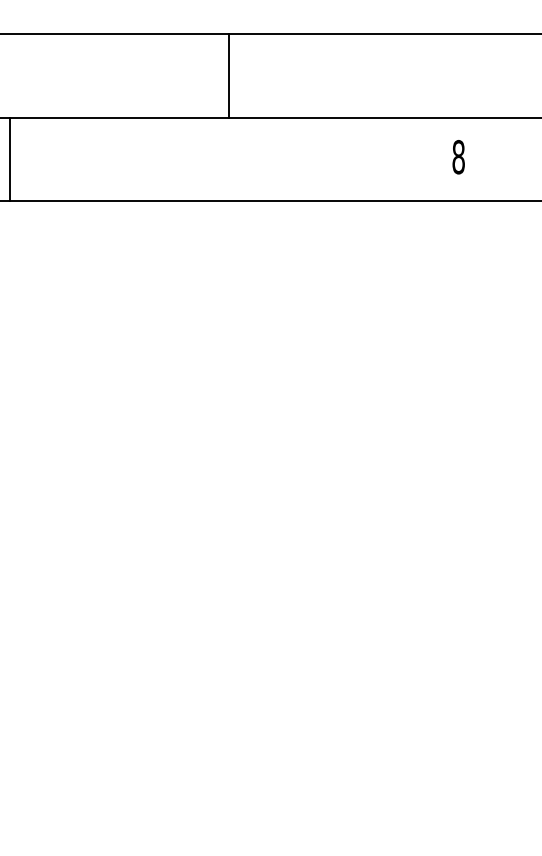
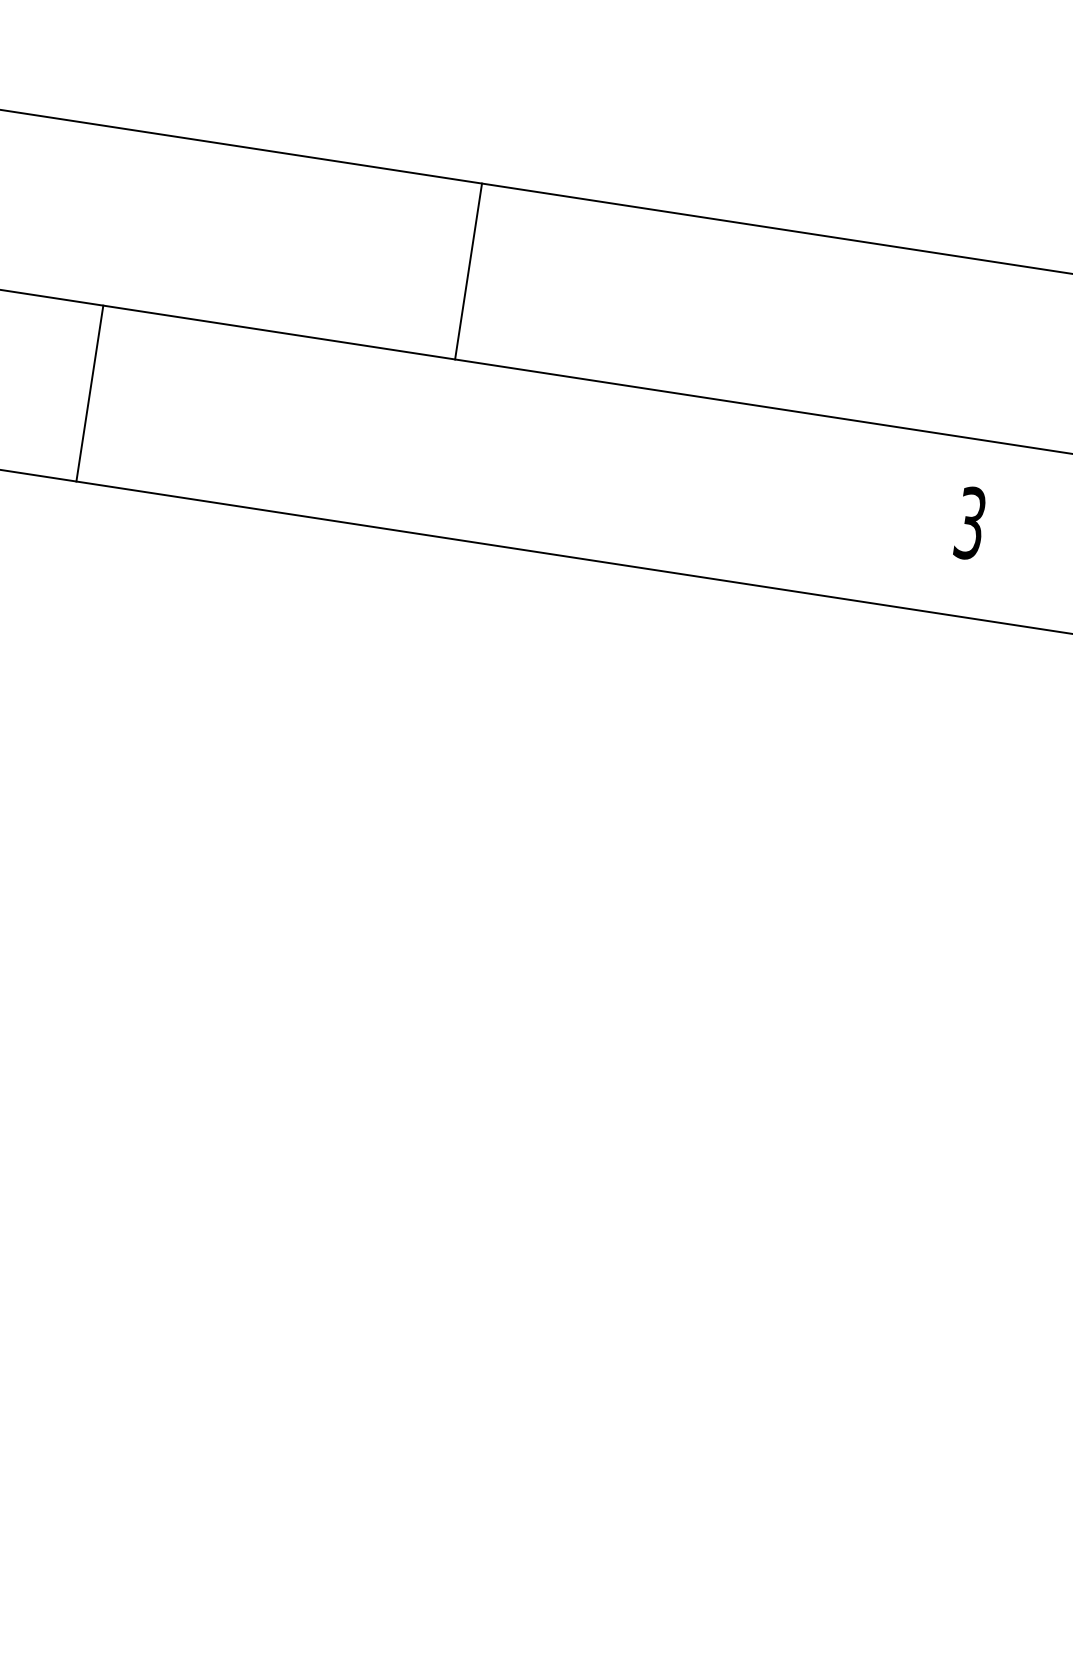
line: (229, 75) -> (469, 270), moved
text: (458, 157) -> (970, 523), 8 -> 3
line: (9, 159) -> (89, 393), moved

